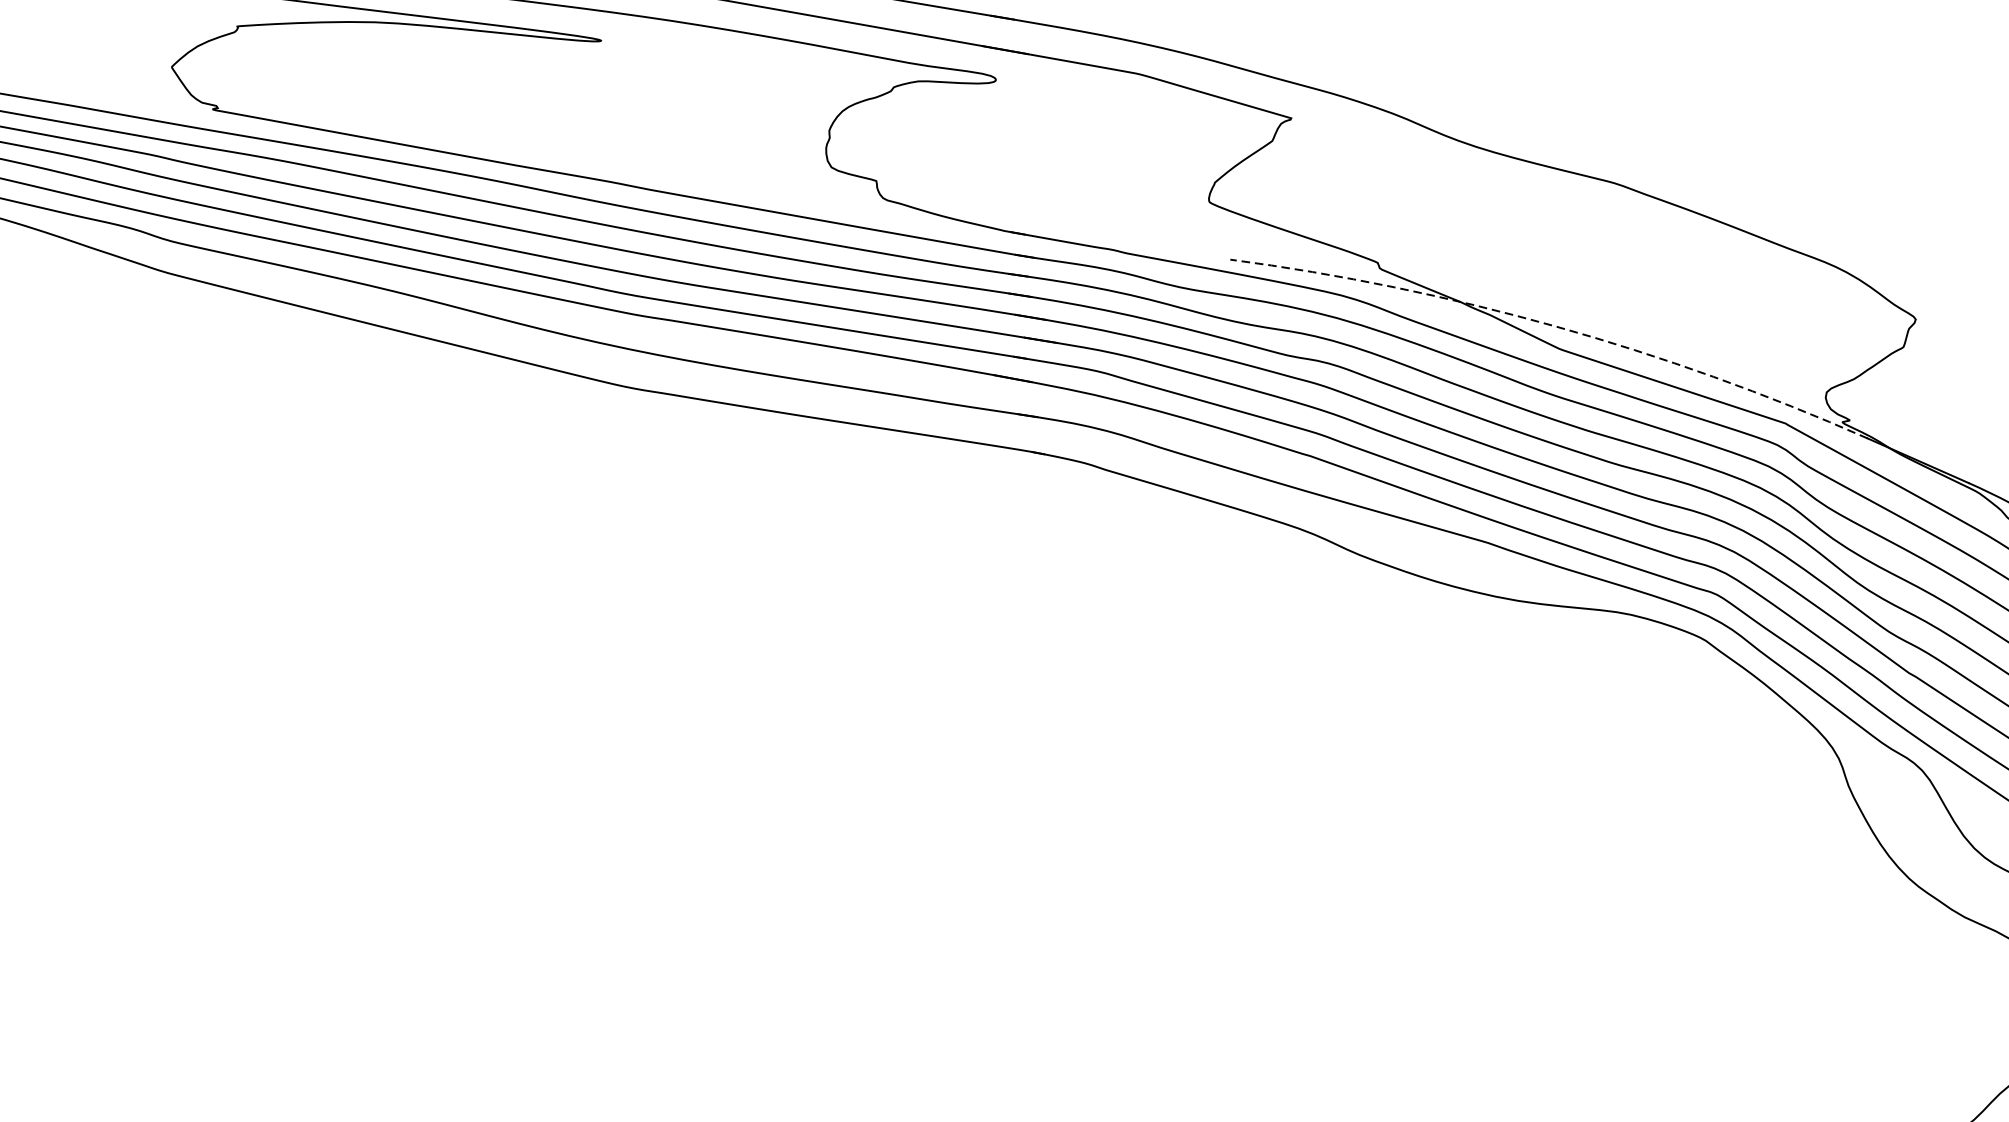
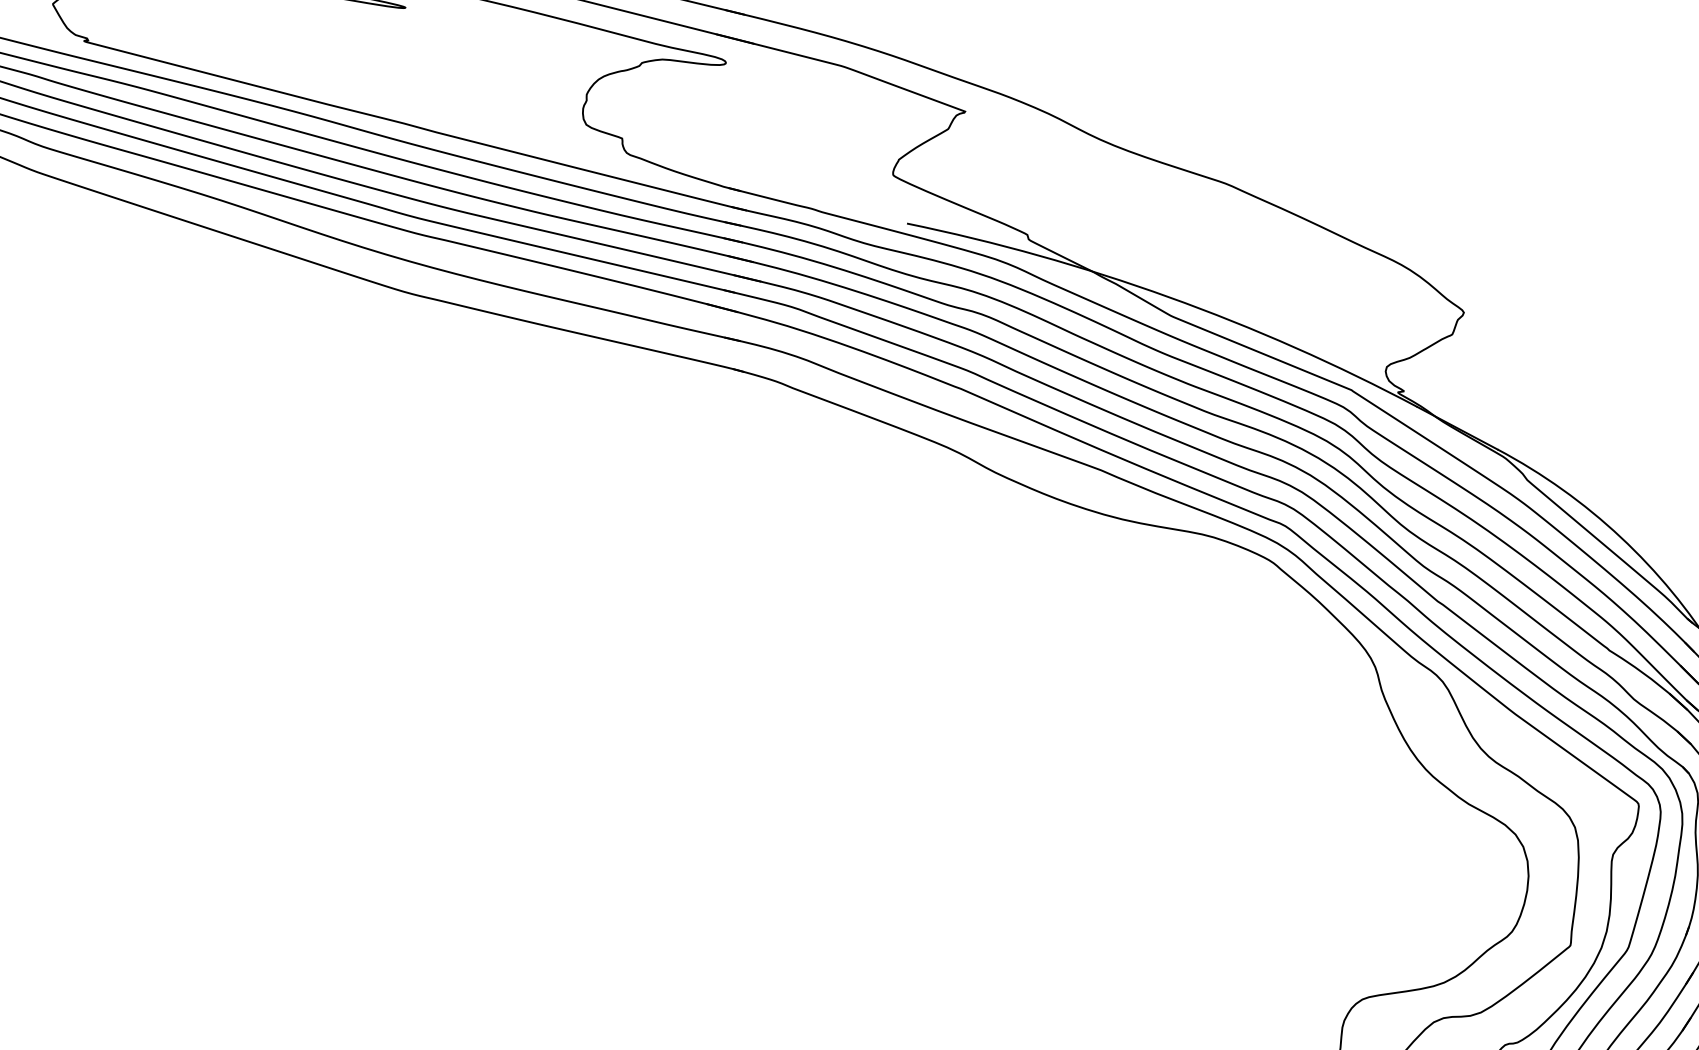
arc: (1554, 326) -> (1168, 297), dashed -> solid

